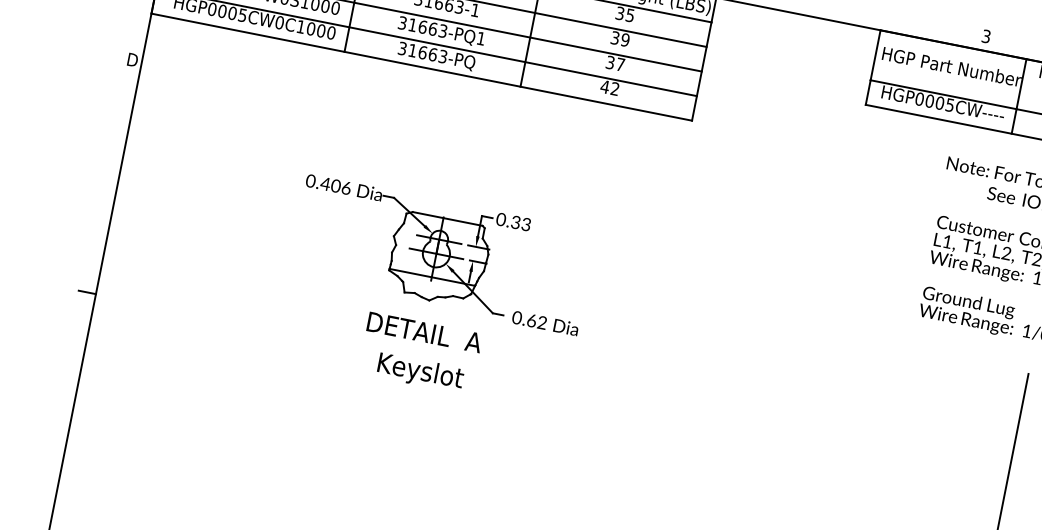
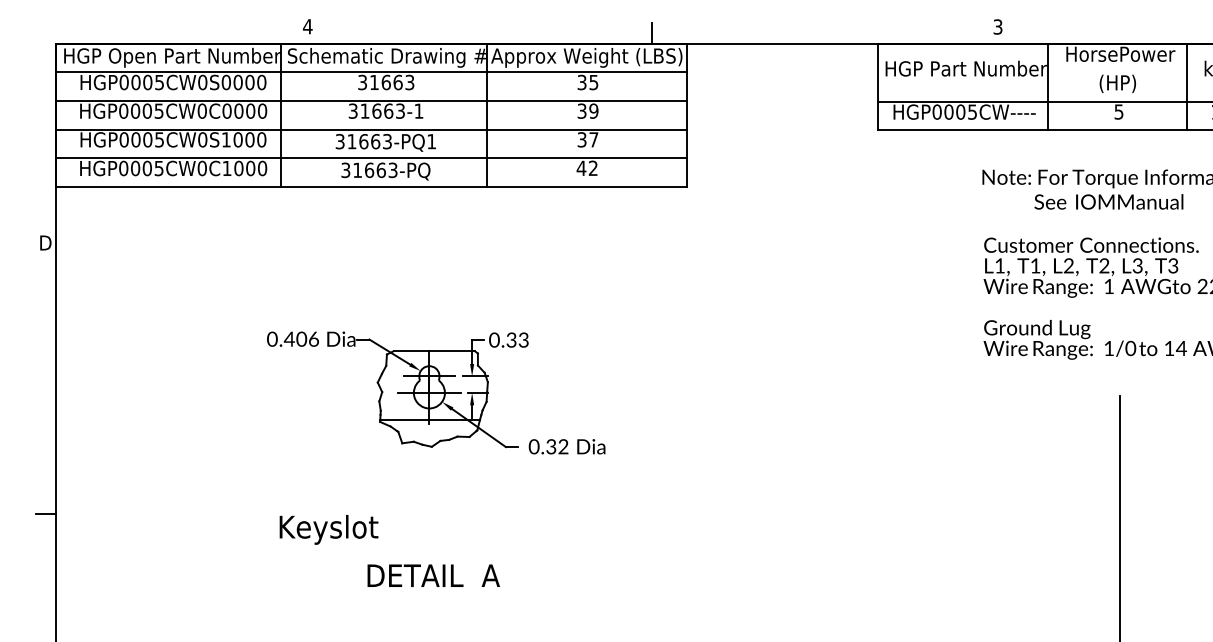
text: (532, 320) -> (551, 446), 0.62 -> 0.32
text: (424, 332) -> (433, 575), moved
text: (420, 372) -> (328, 529), moved

